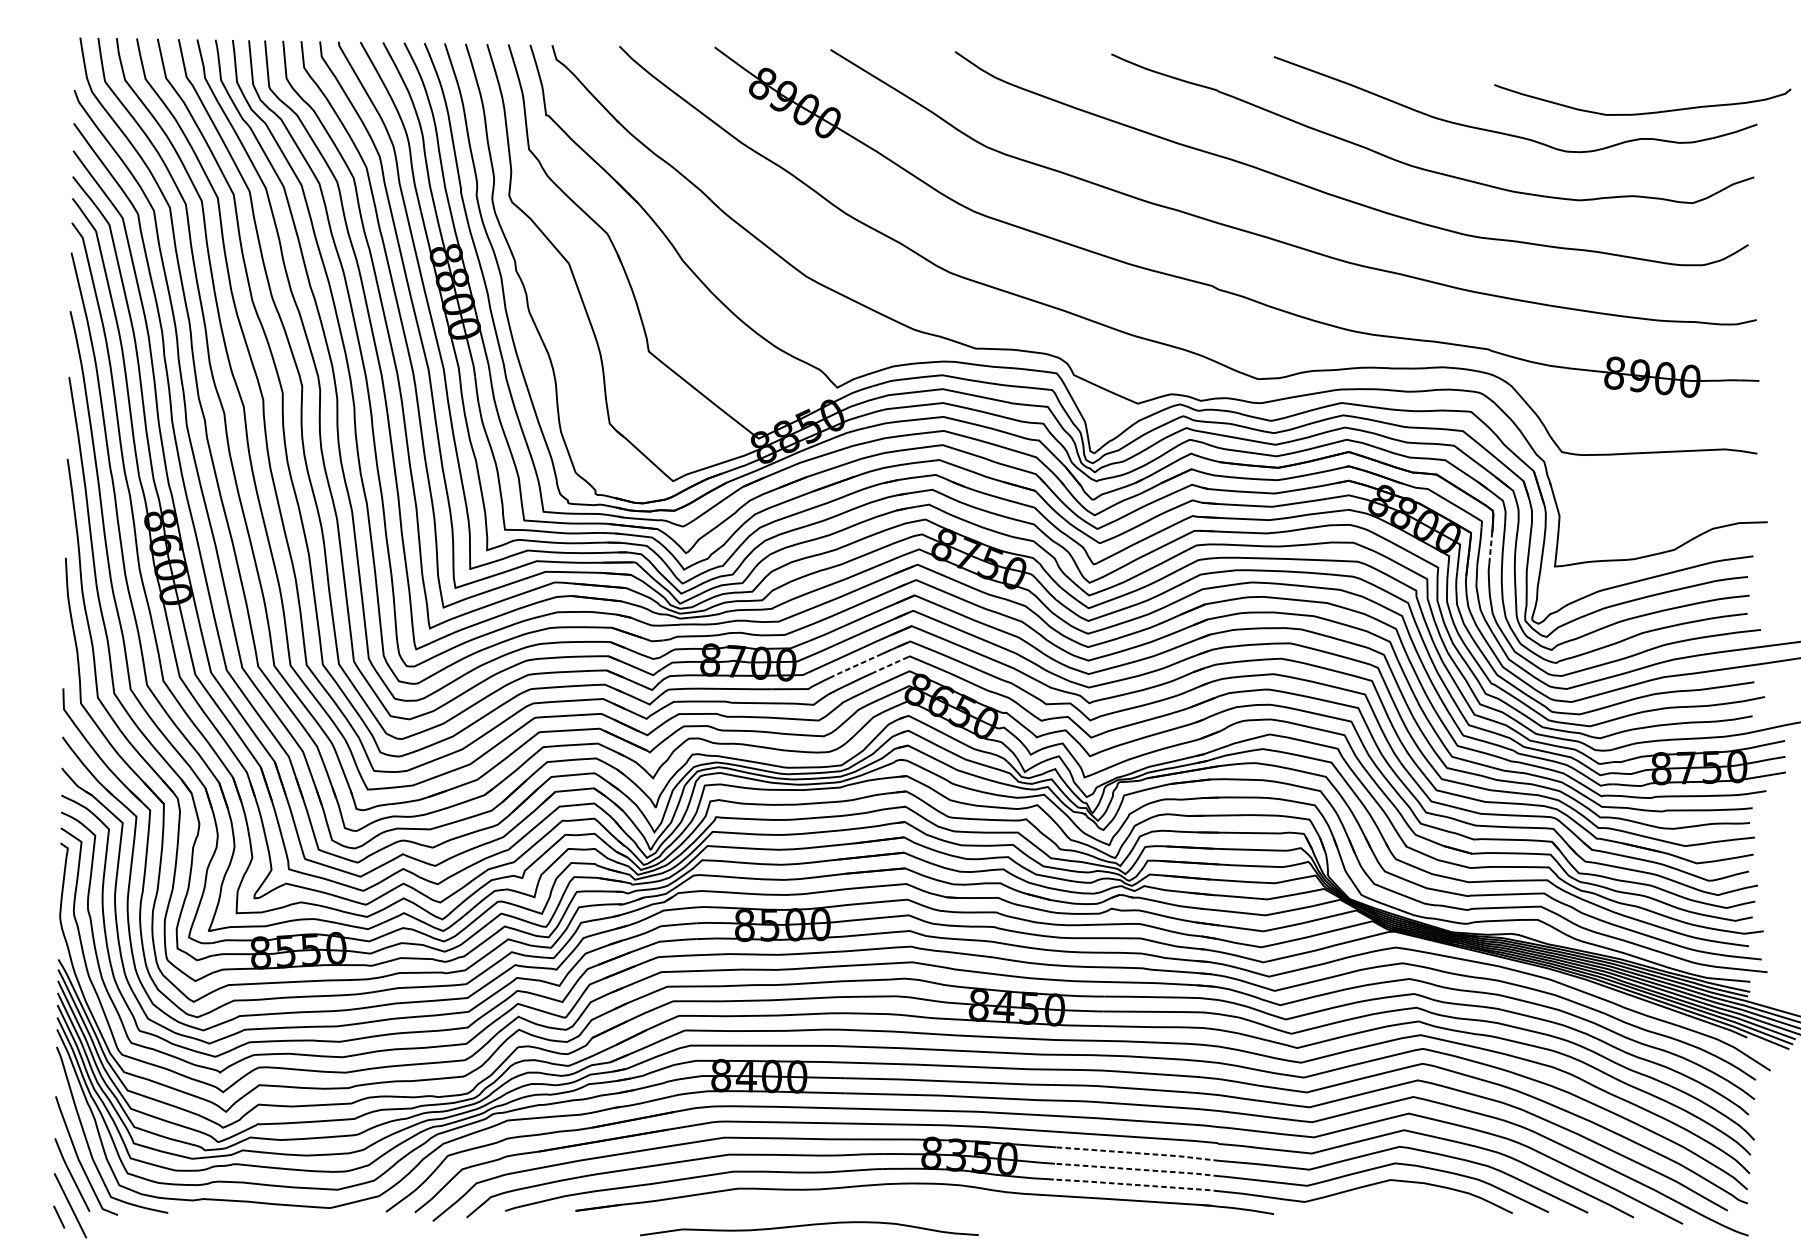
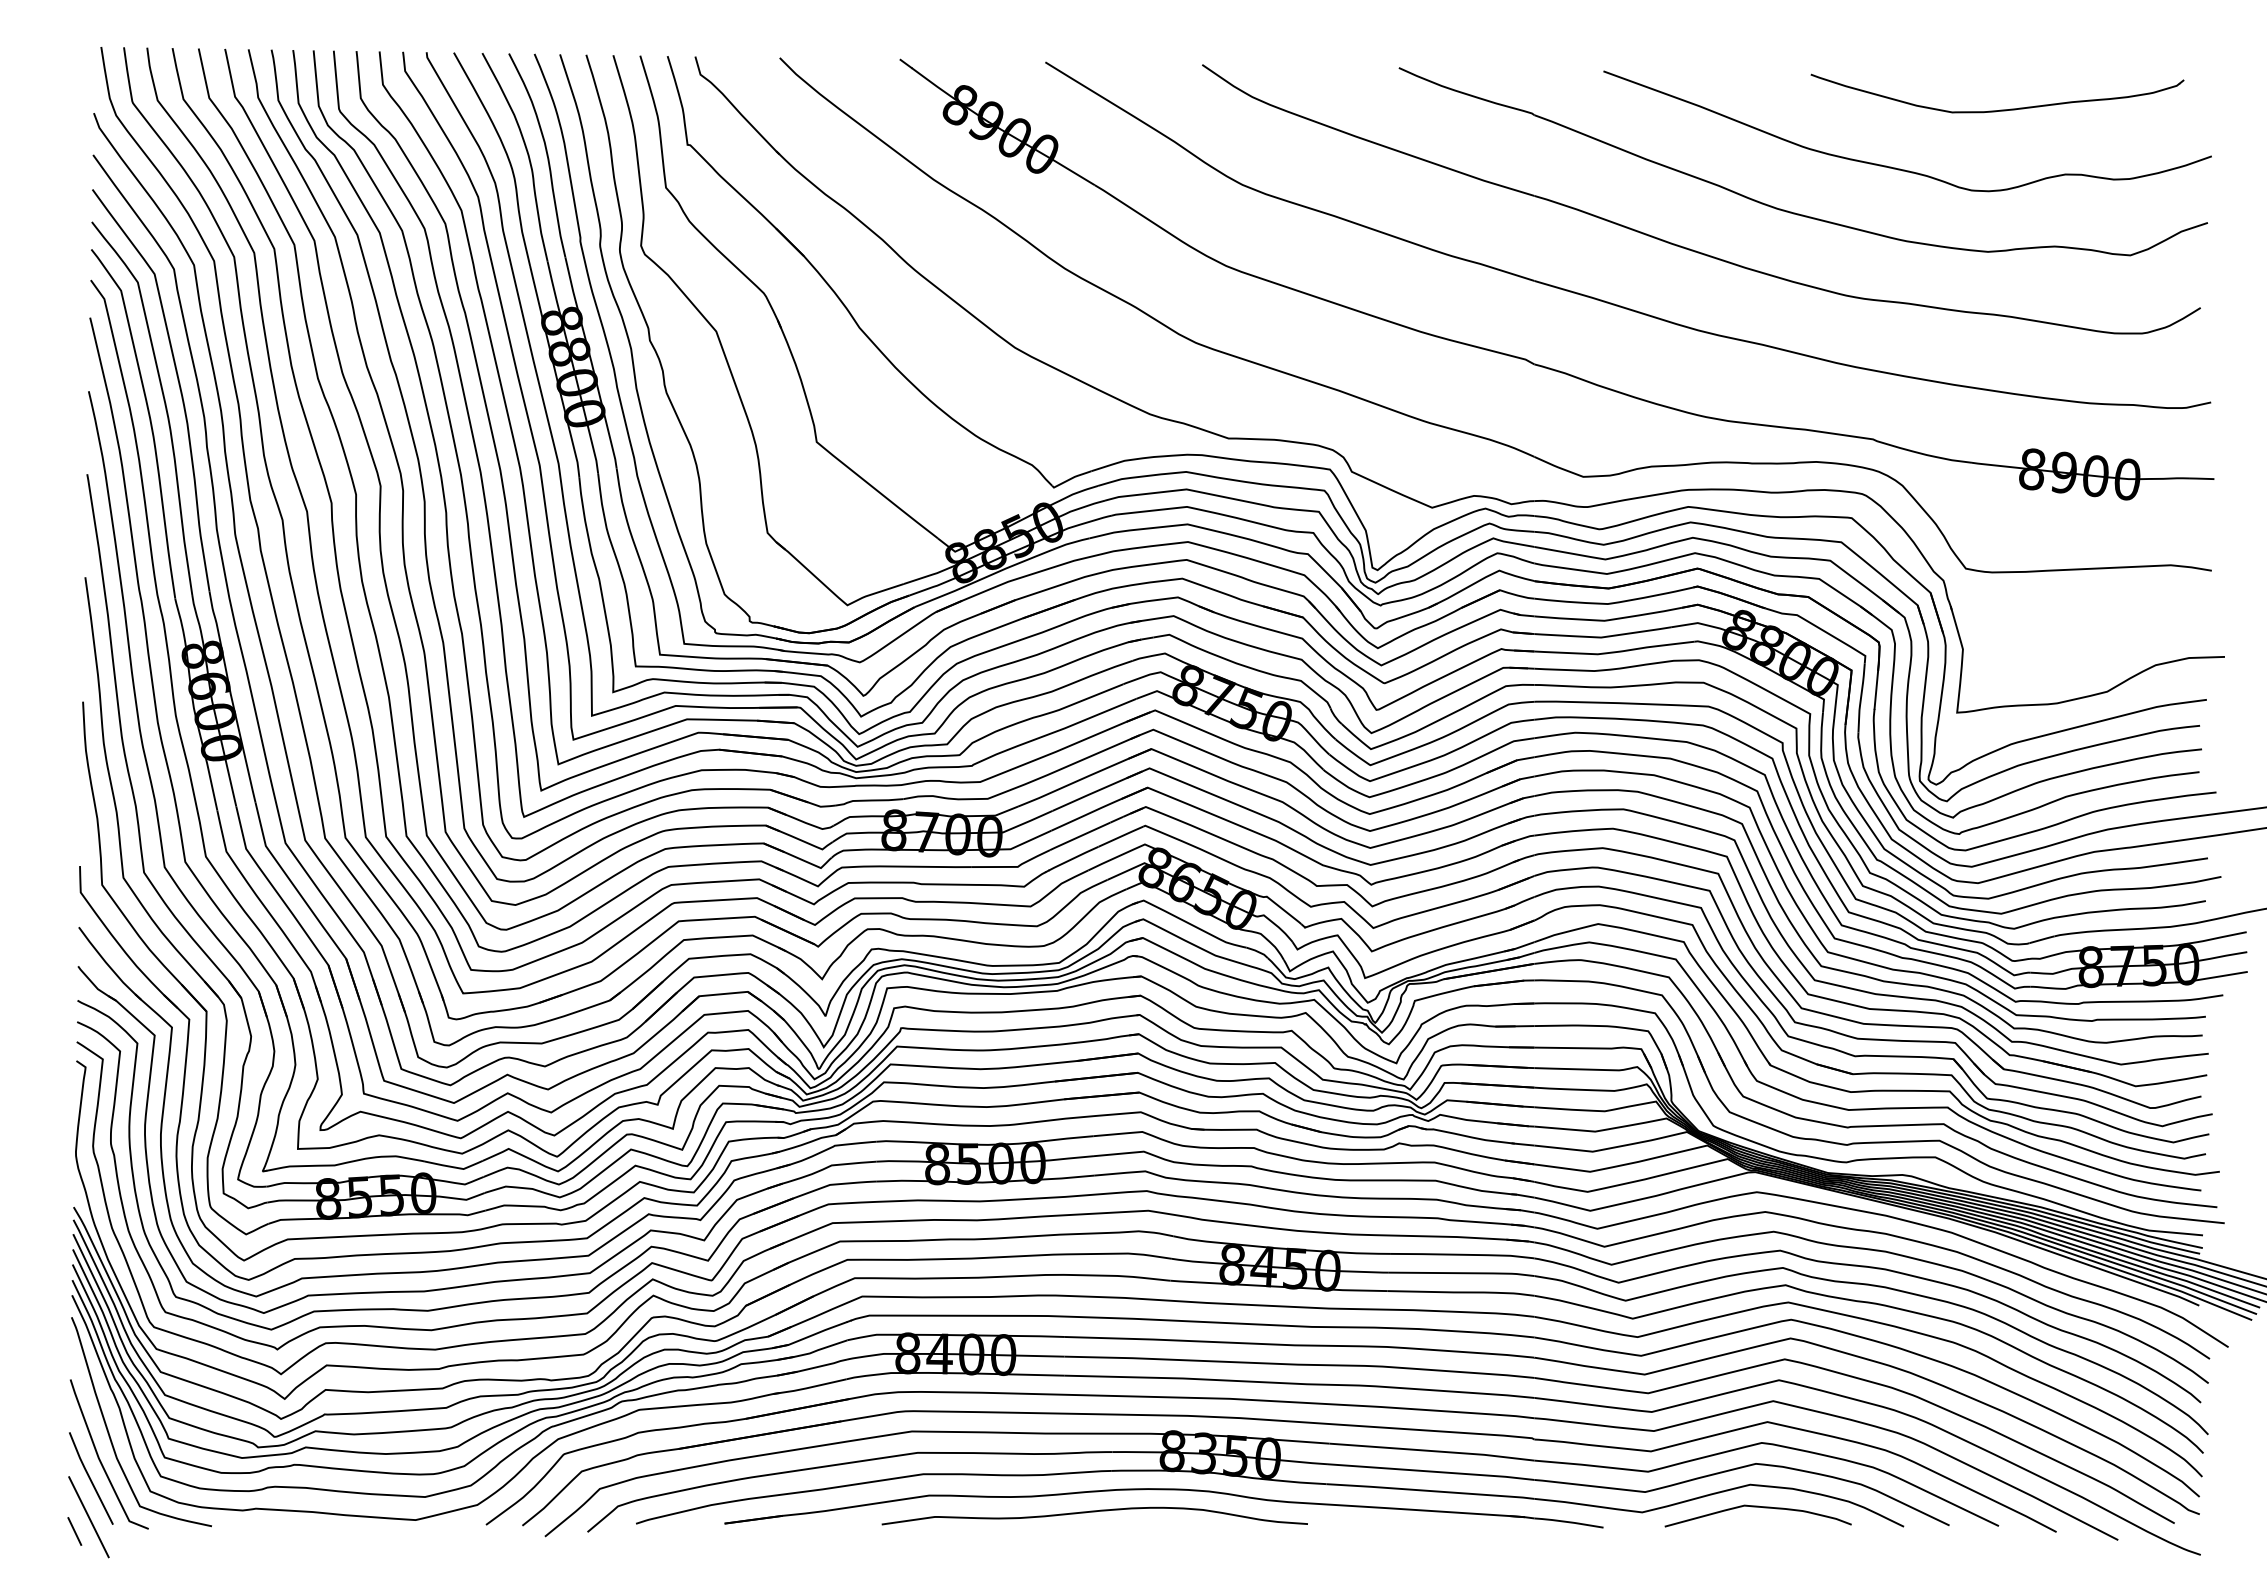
part: (1645, 112) -> (2000, 109), moved
line: (1490, 548) -> (1876, 689), dashed -> solid
line: (856, 664) -> (1078, 836), dashed -> solid
line: (890, 664) -> (1121, 836), dashed -> solid
line: (1138, 1153) -> (1432, 1451), dashed -> solid
line: (1137, 1169) -> (1431, 1471), dashed -> solid
line: (1136, 1185) -> (1430, 1491), dashed -> solid
curve: (1396, 1198) -> (1757, 1507), added
curve: (809, 1225) -> (1094, 1512), moved

